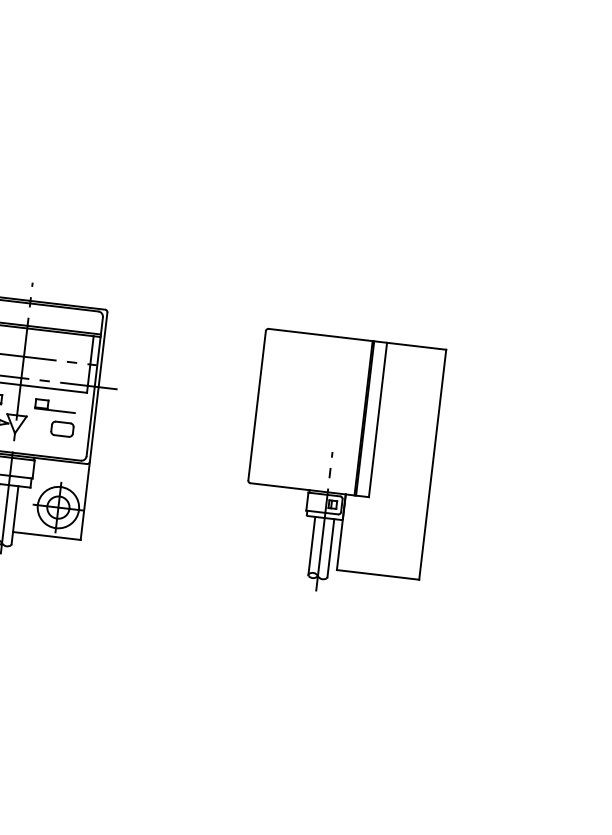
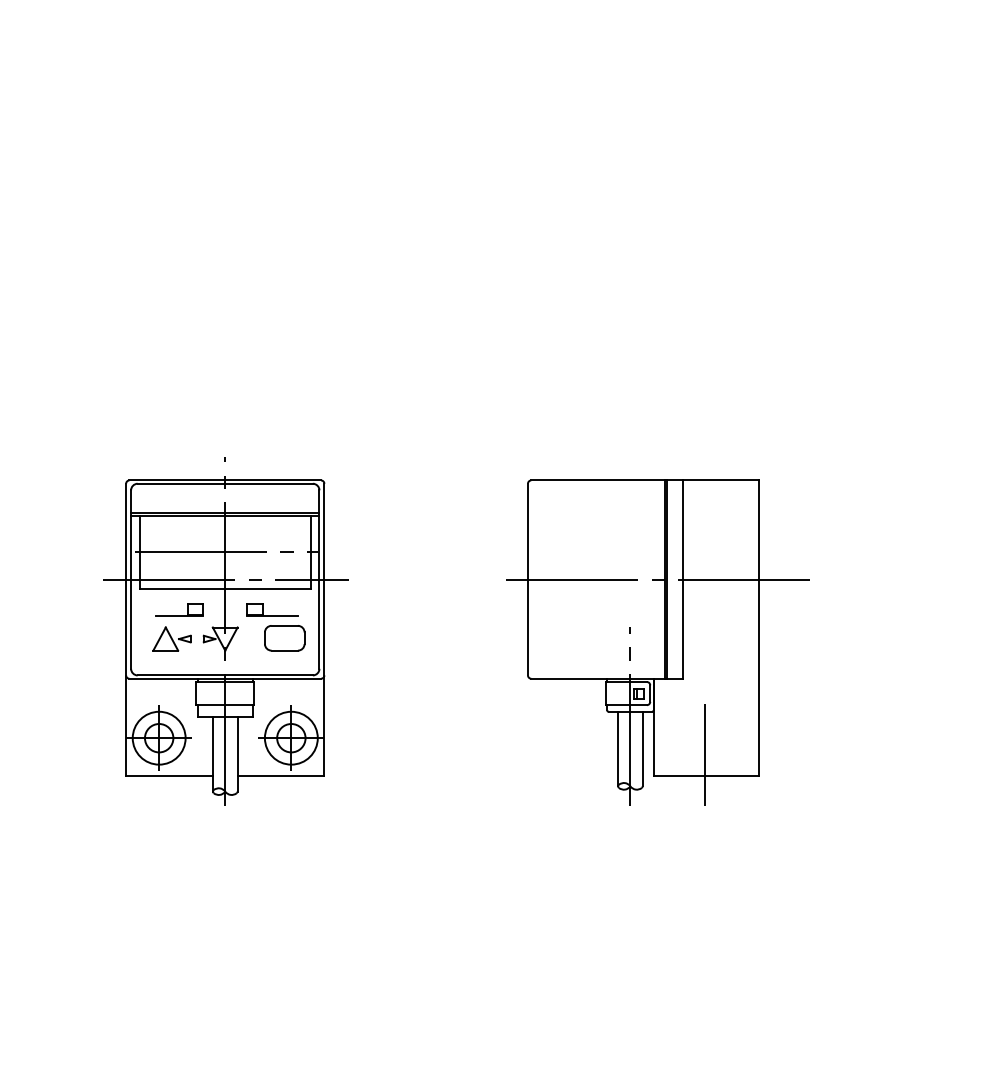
line: (359, 417) -> (659, 579), added
part: (62, 429) -> (284, 638), size x1.43
line: (379, 558) -> (705, 755), added

